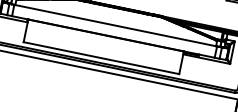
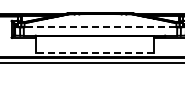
line: (115, 26) -> (100, 27), solid -> dashed
line: (100, 57) -> (94, 52), solid -> dashed

